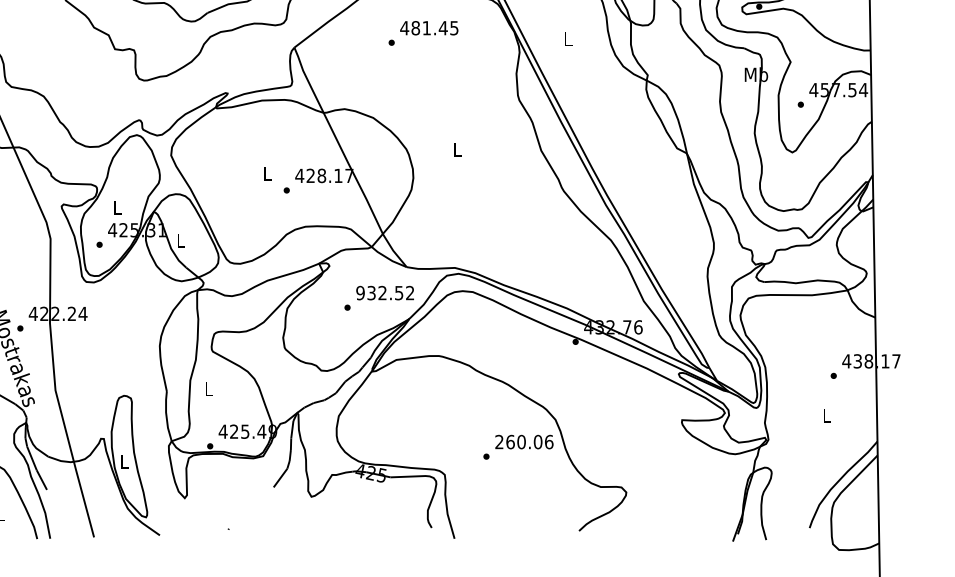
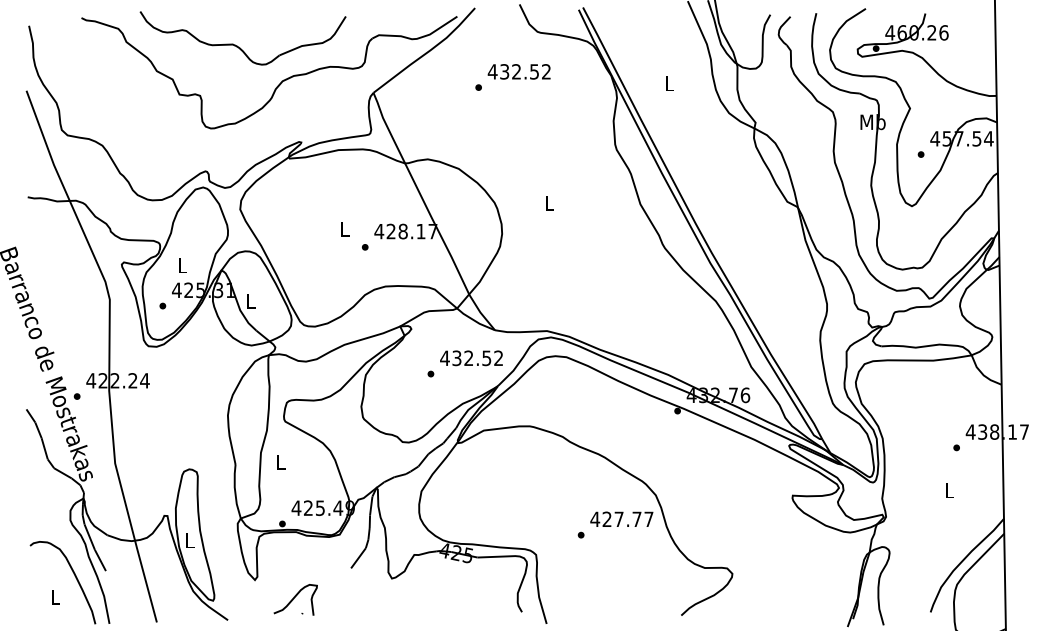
text: (434, 27) -> (525, 71), 481.45 -> 432.52
text: (360, 293) -> (444, 358), 932.52 -> 432.52
text: (523, 442) -> (621, 519), 260.06 -> 427.77
curve: (221, 515) -> (294, 598), added

